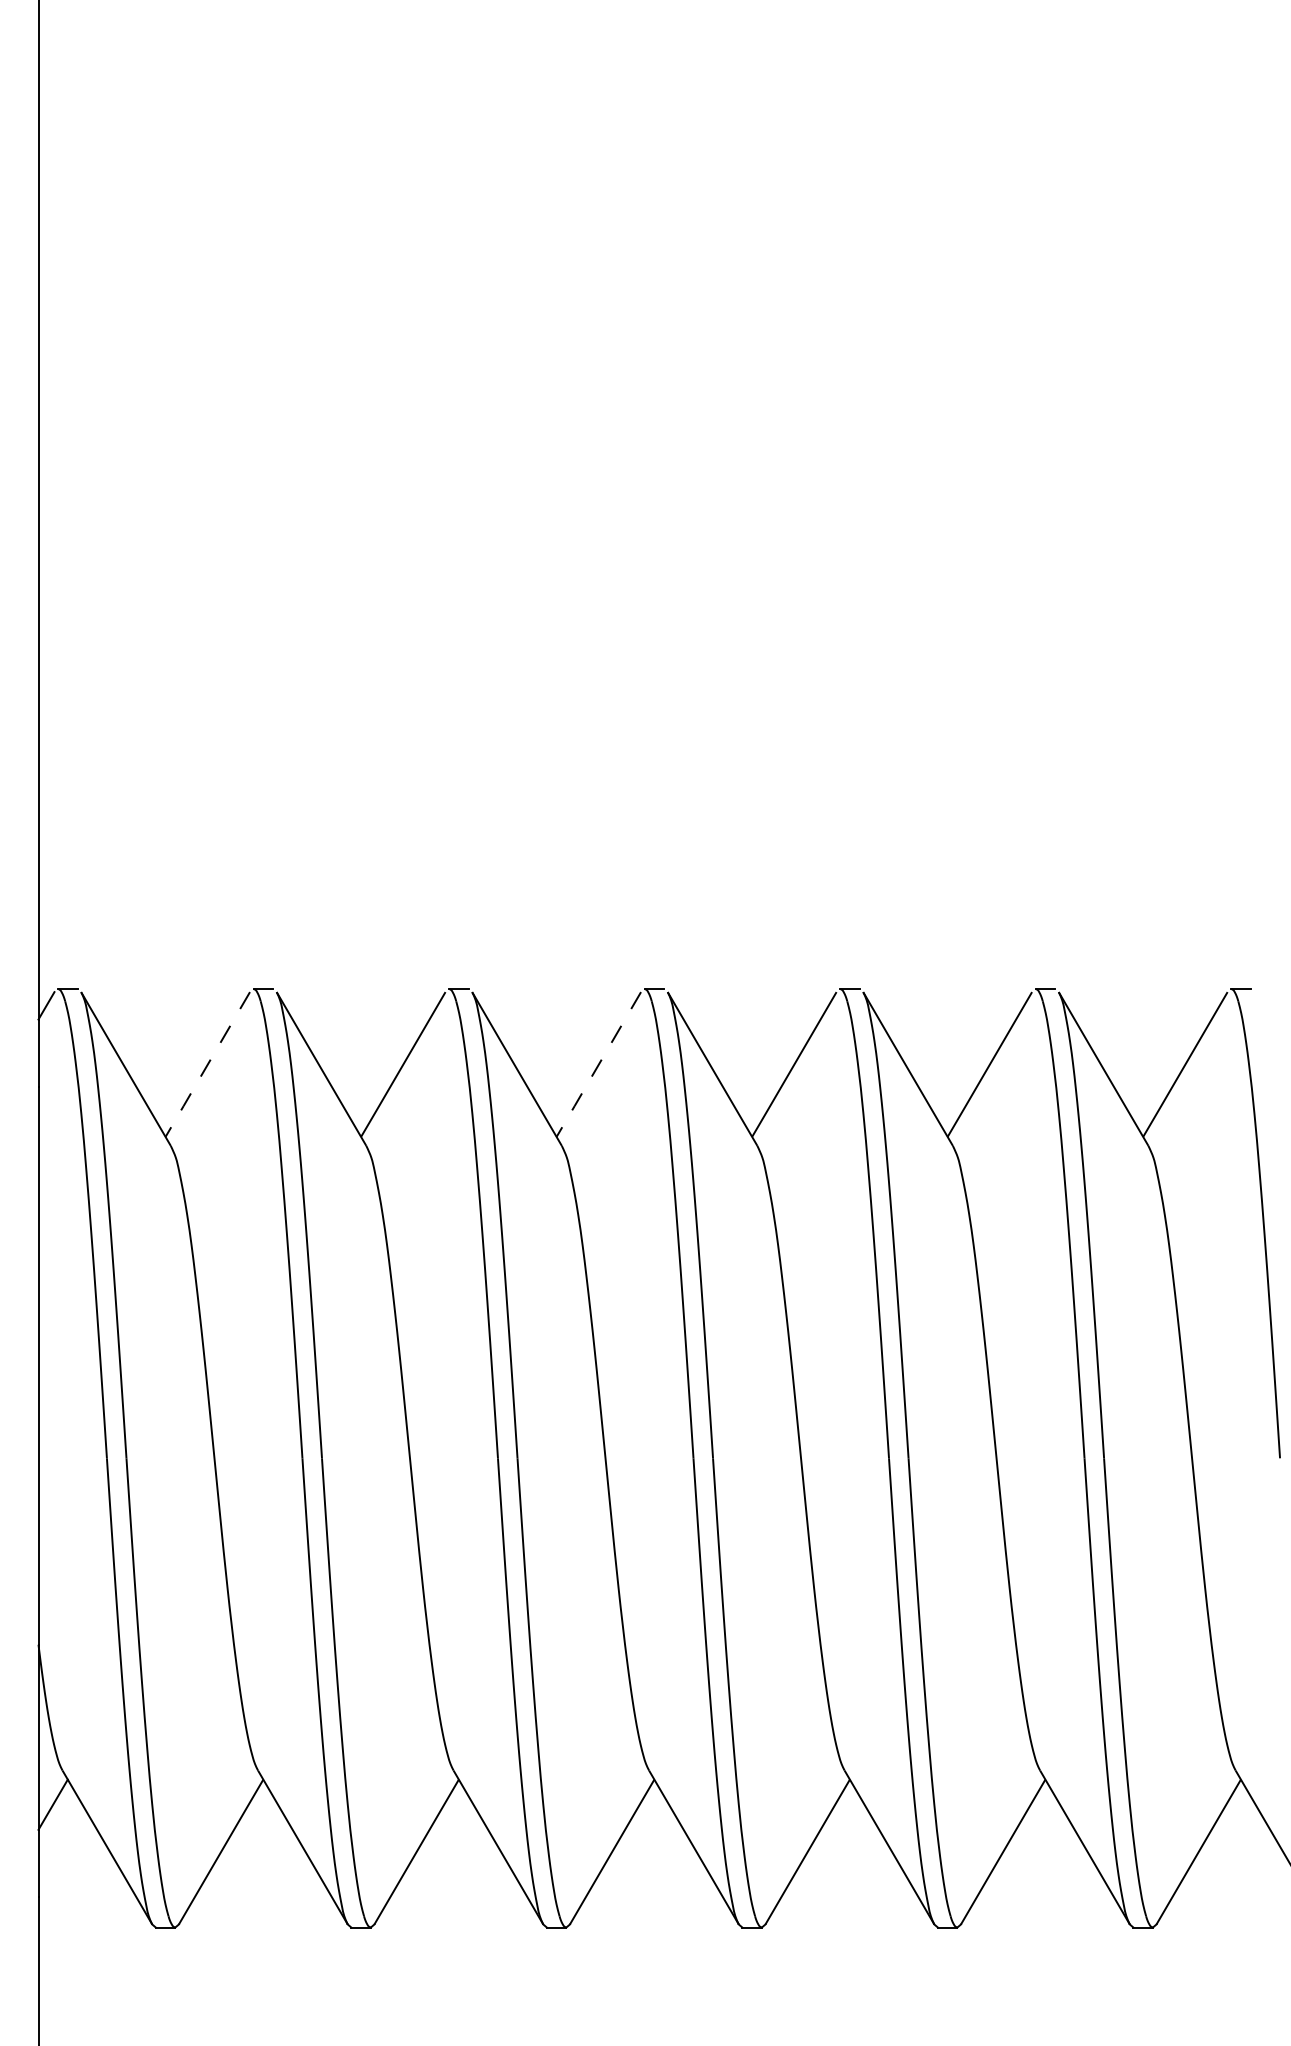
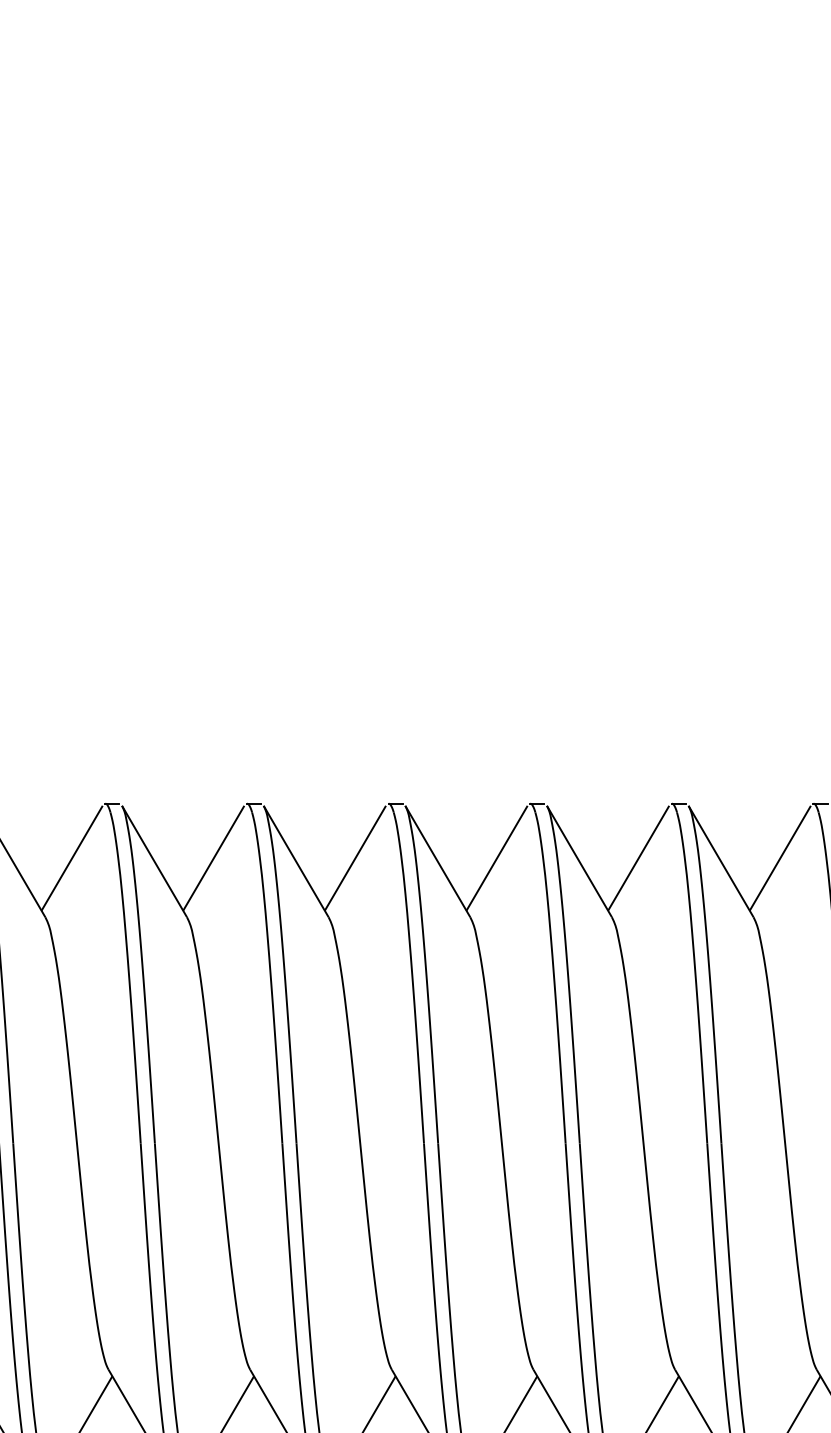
line: (207, 1065) -> (71, 858), dashed -> solid
line: (598, 1065) -> (355, 858), dashed -> solid

